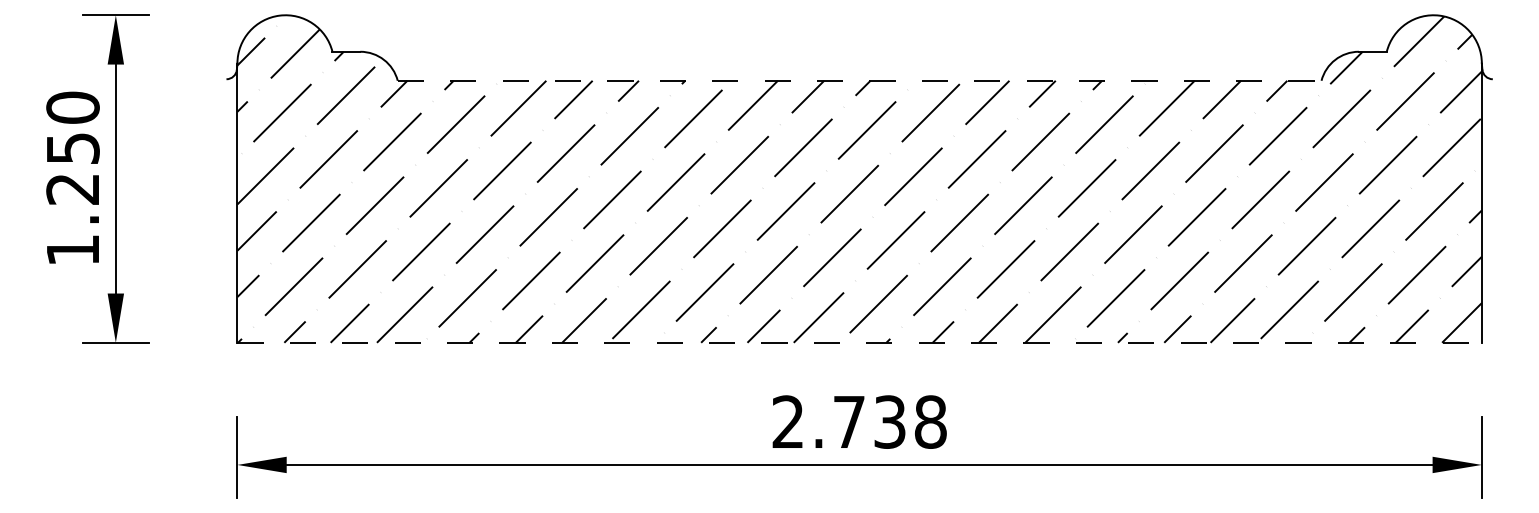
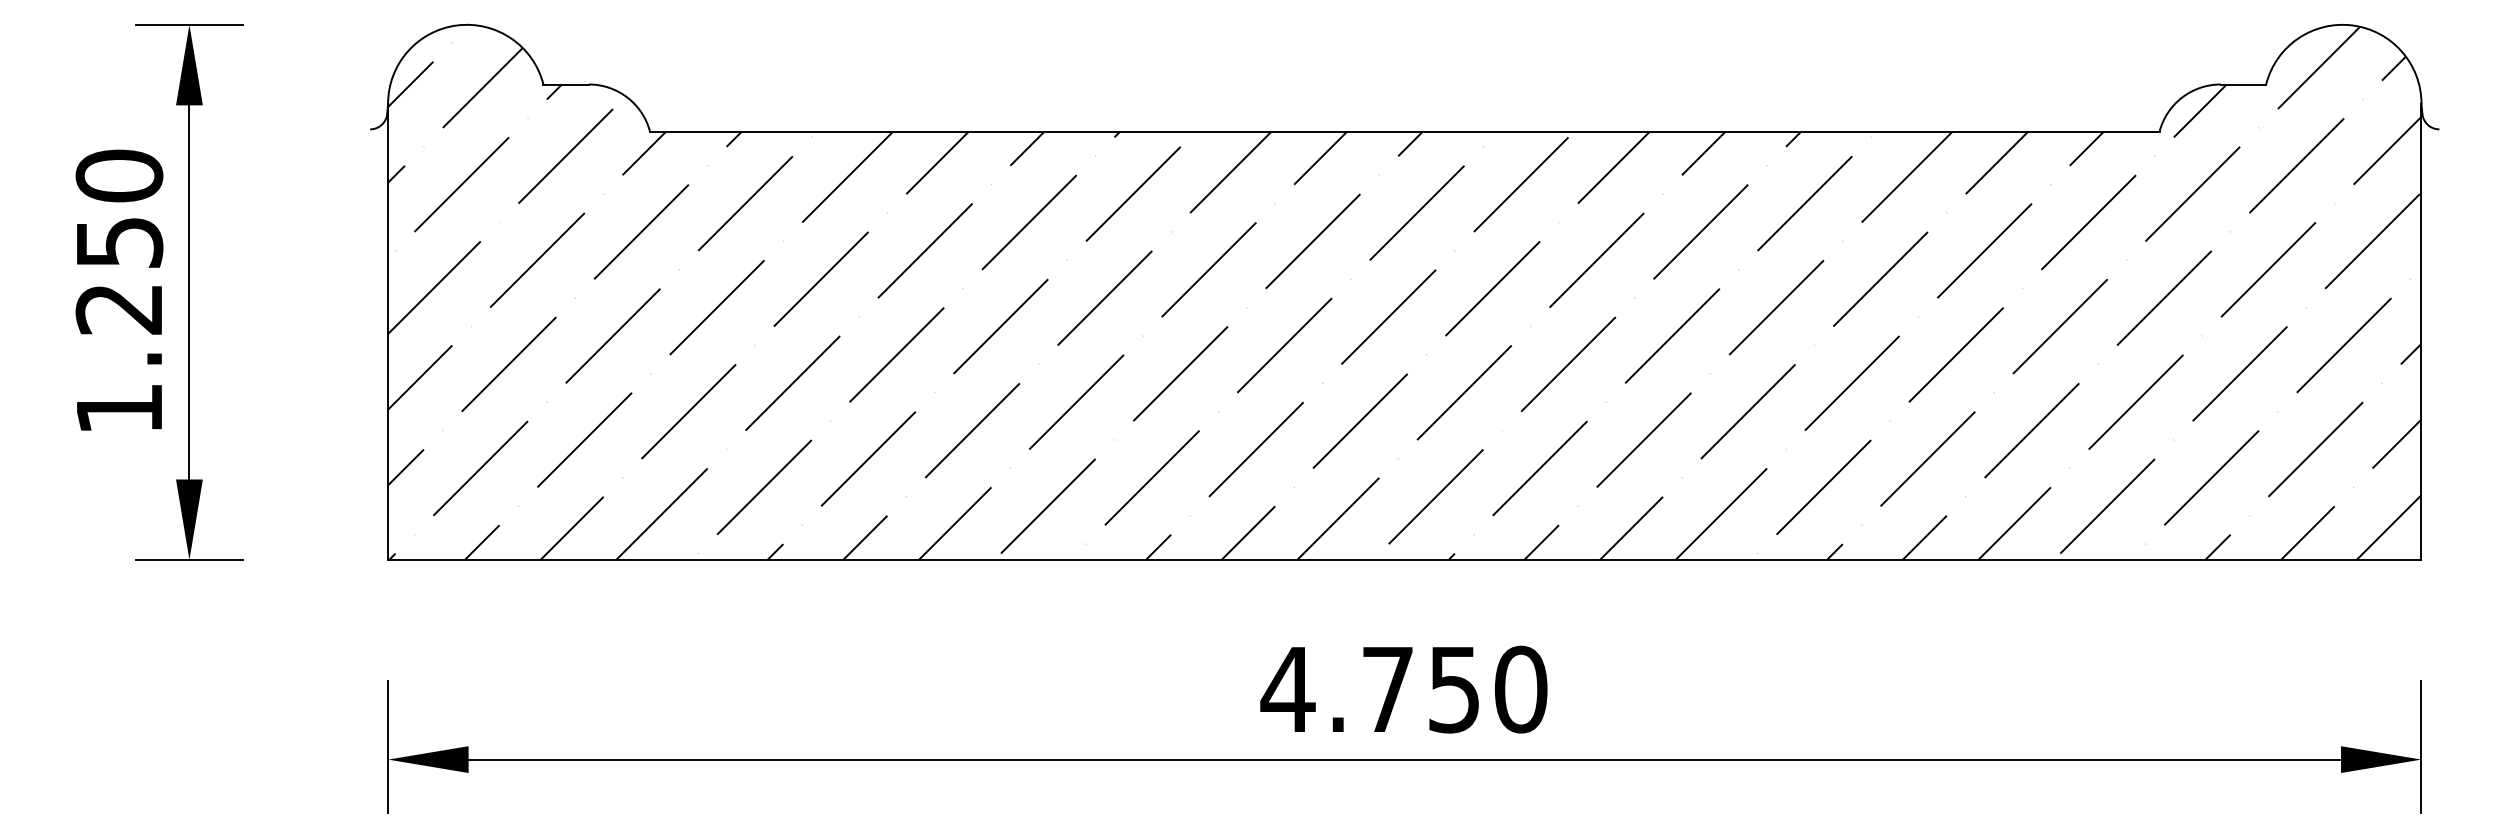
line: (859, 80) -> (1404, 131), dashed -> solid
line: (860, 342) -> (1406, 559), dashed -> solid
text: (858, 421) -> (1402, 688), 2.738 -> 4.750

